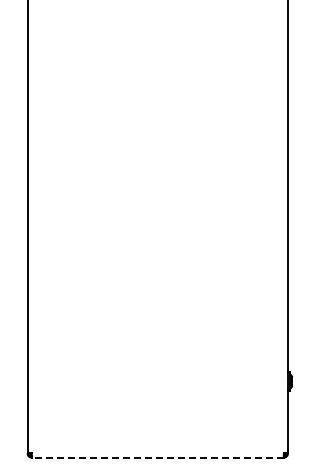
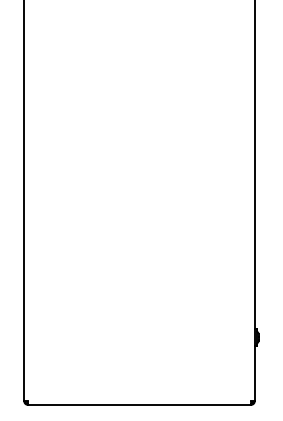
line: (157, 457) -> (139, 404), dashed -> solid

